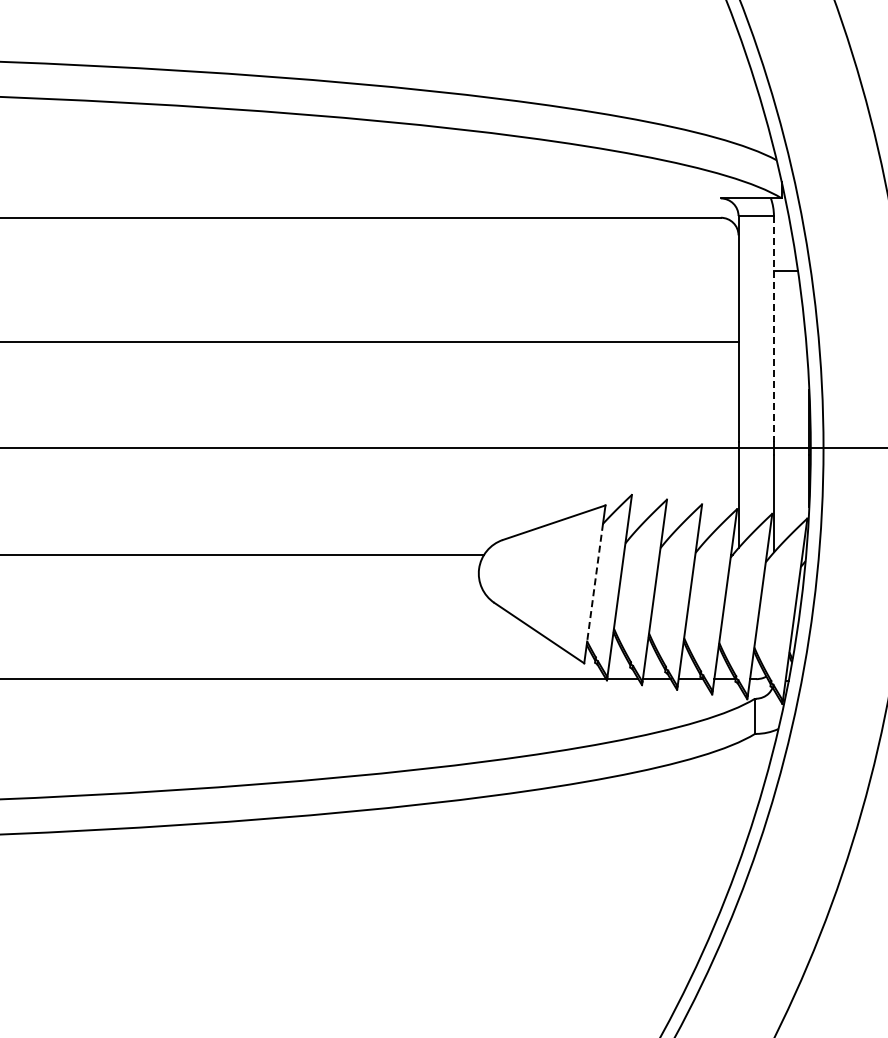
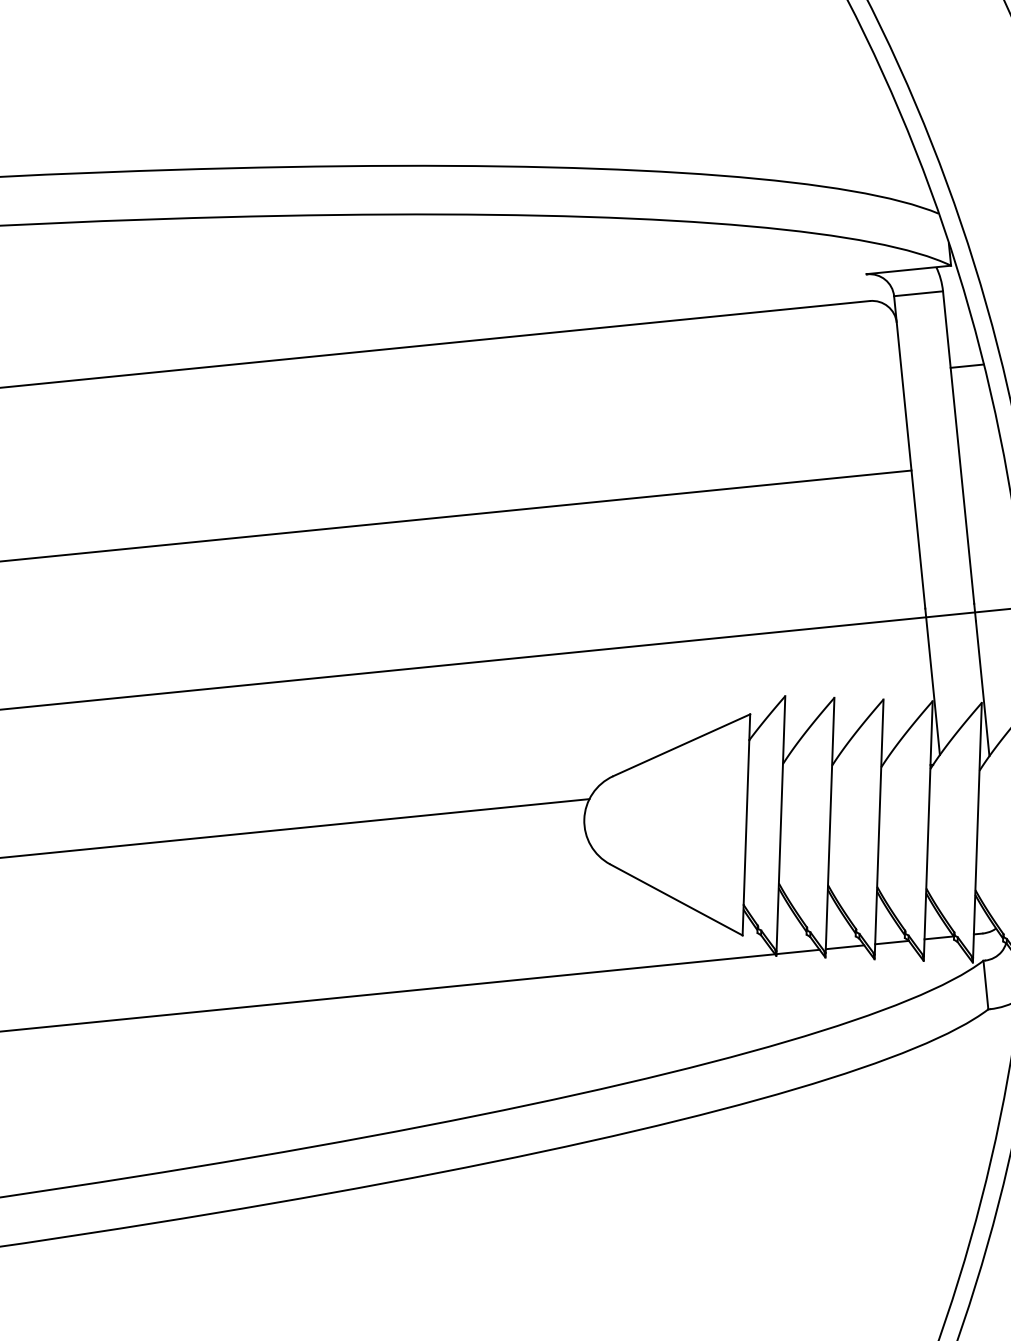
line: (773, 329) -> (958, 448), dashed -> solid
line: (595, 583) -> (747, 823), dashed -> solid

